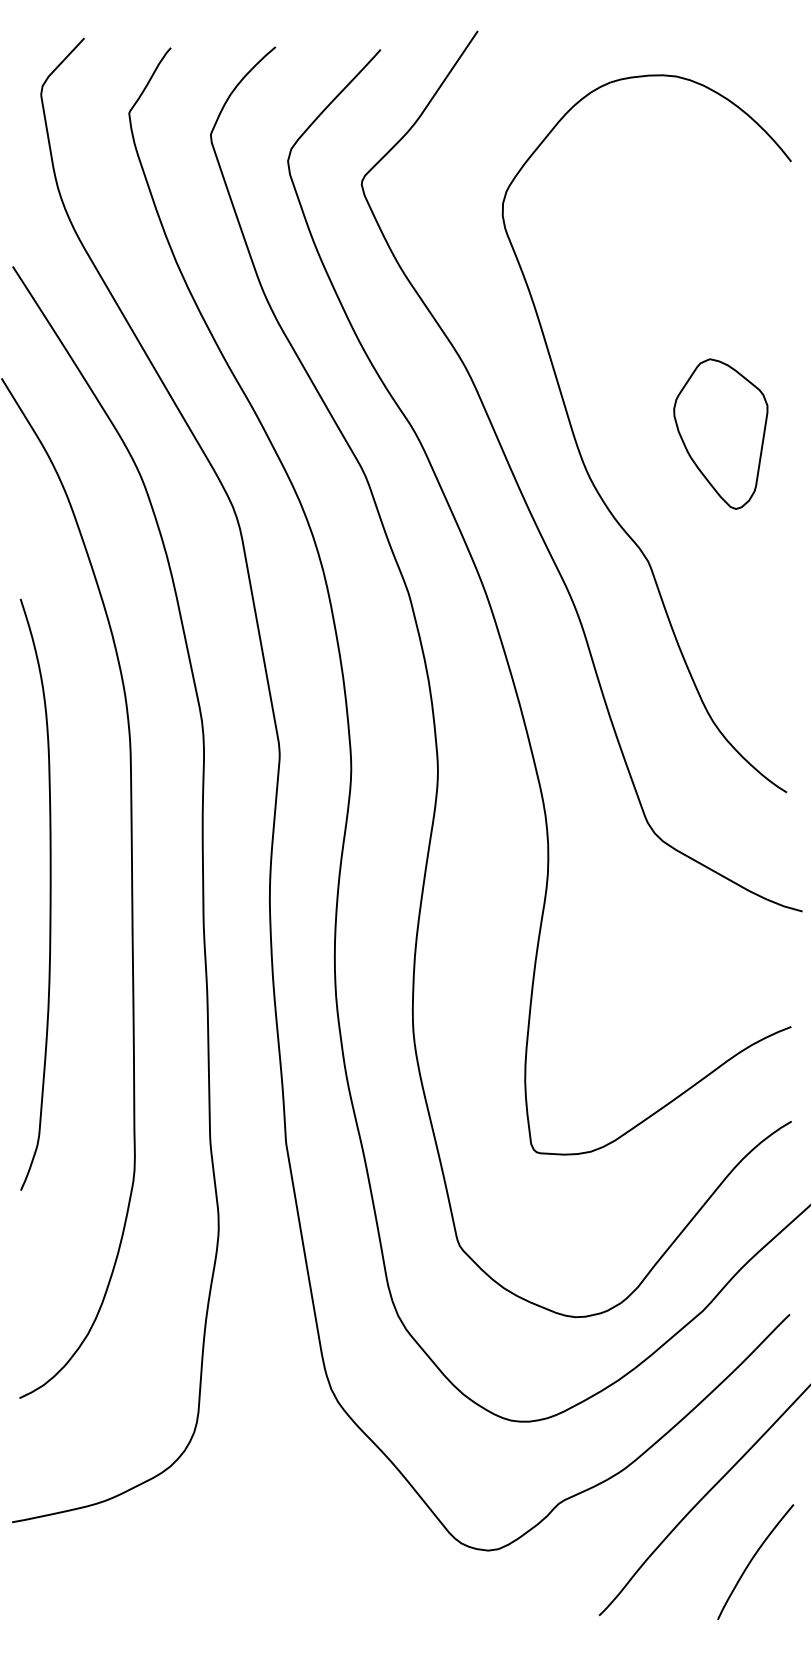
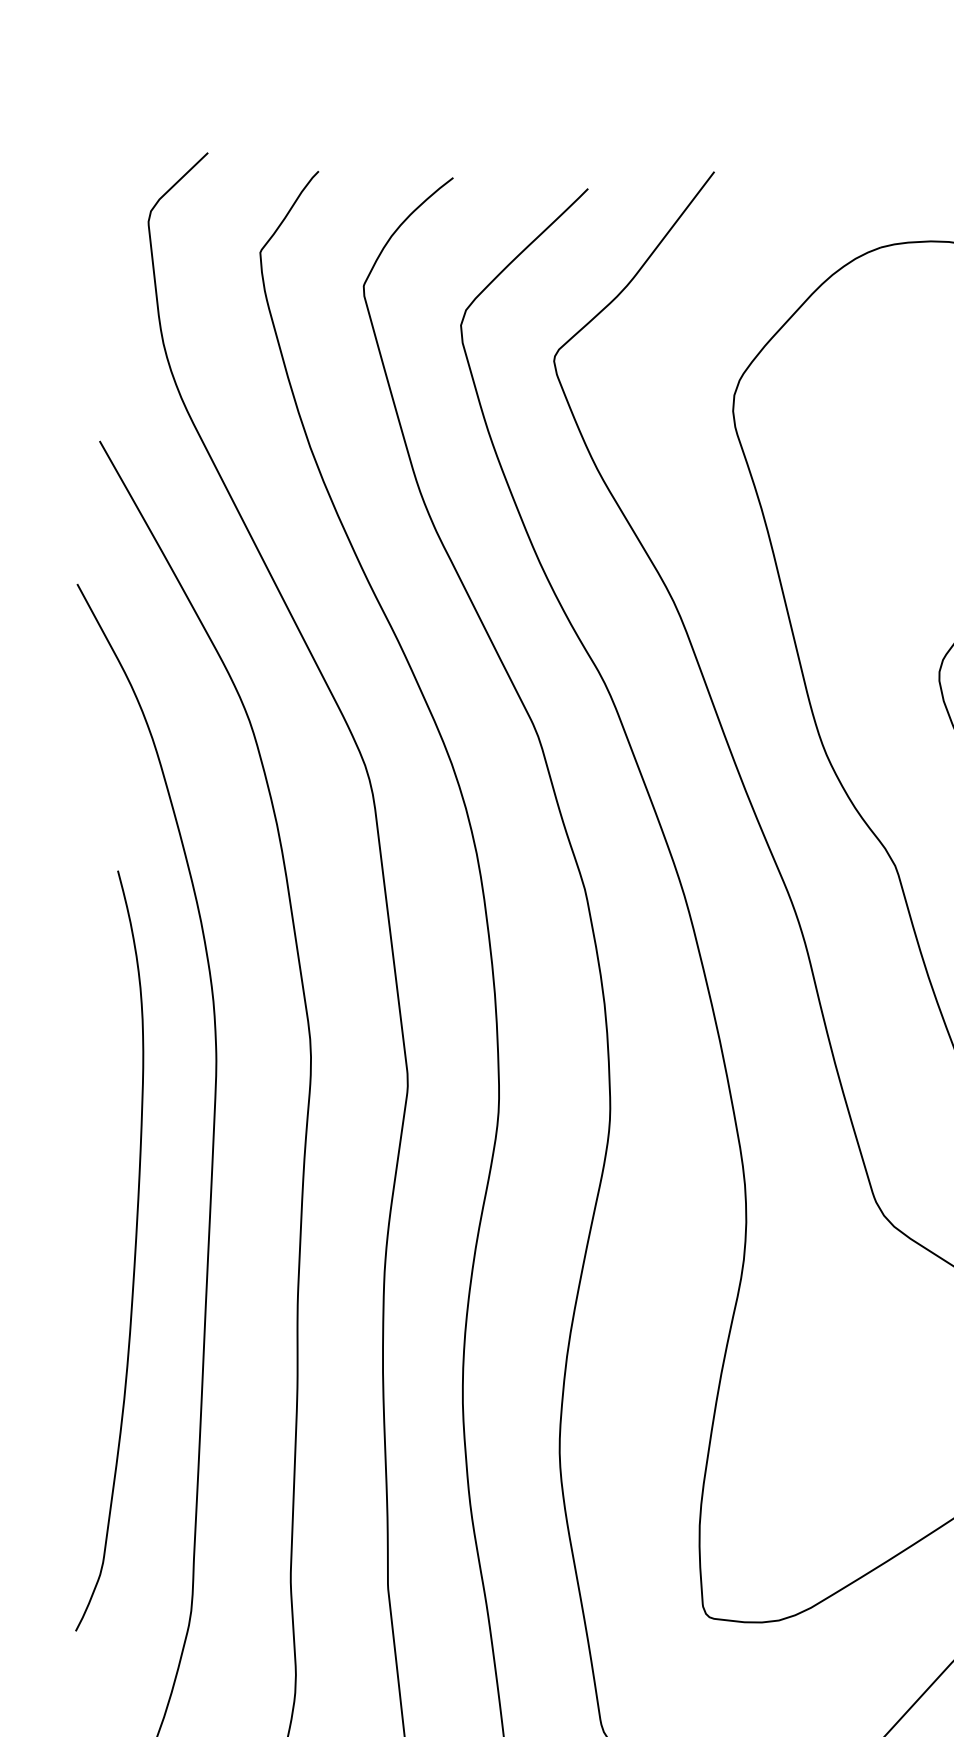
curve: (49, 894) -> (133, 1252), moved

